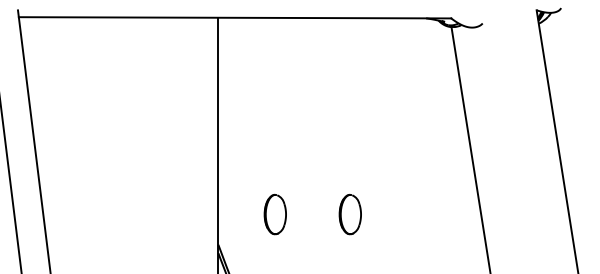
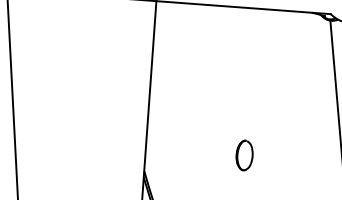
part: (274, 214) -> (187, 151), removed

